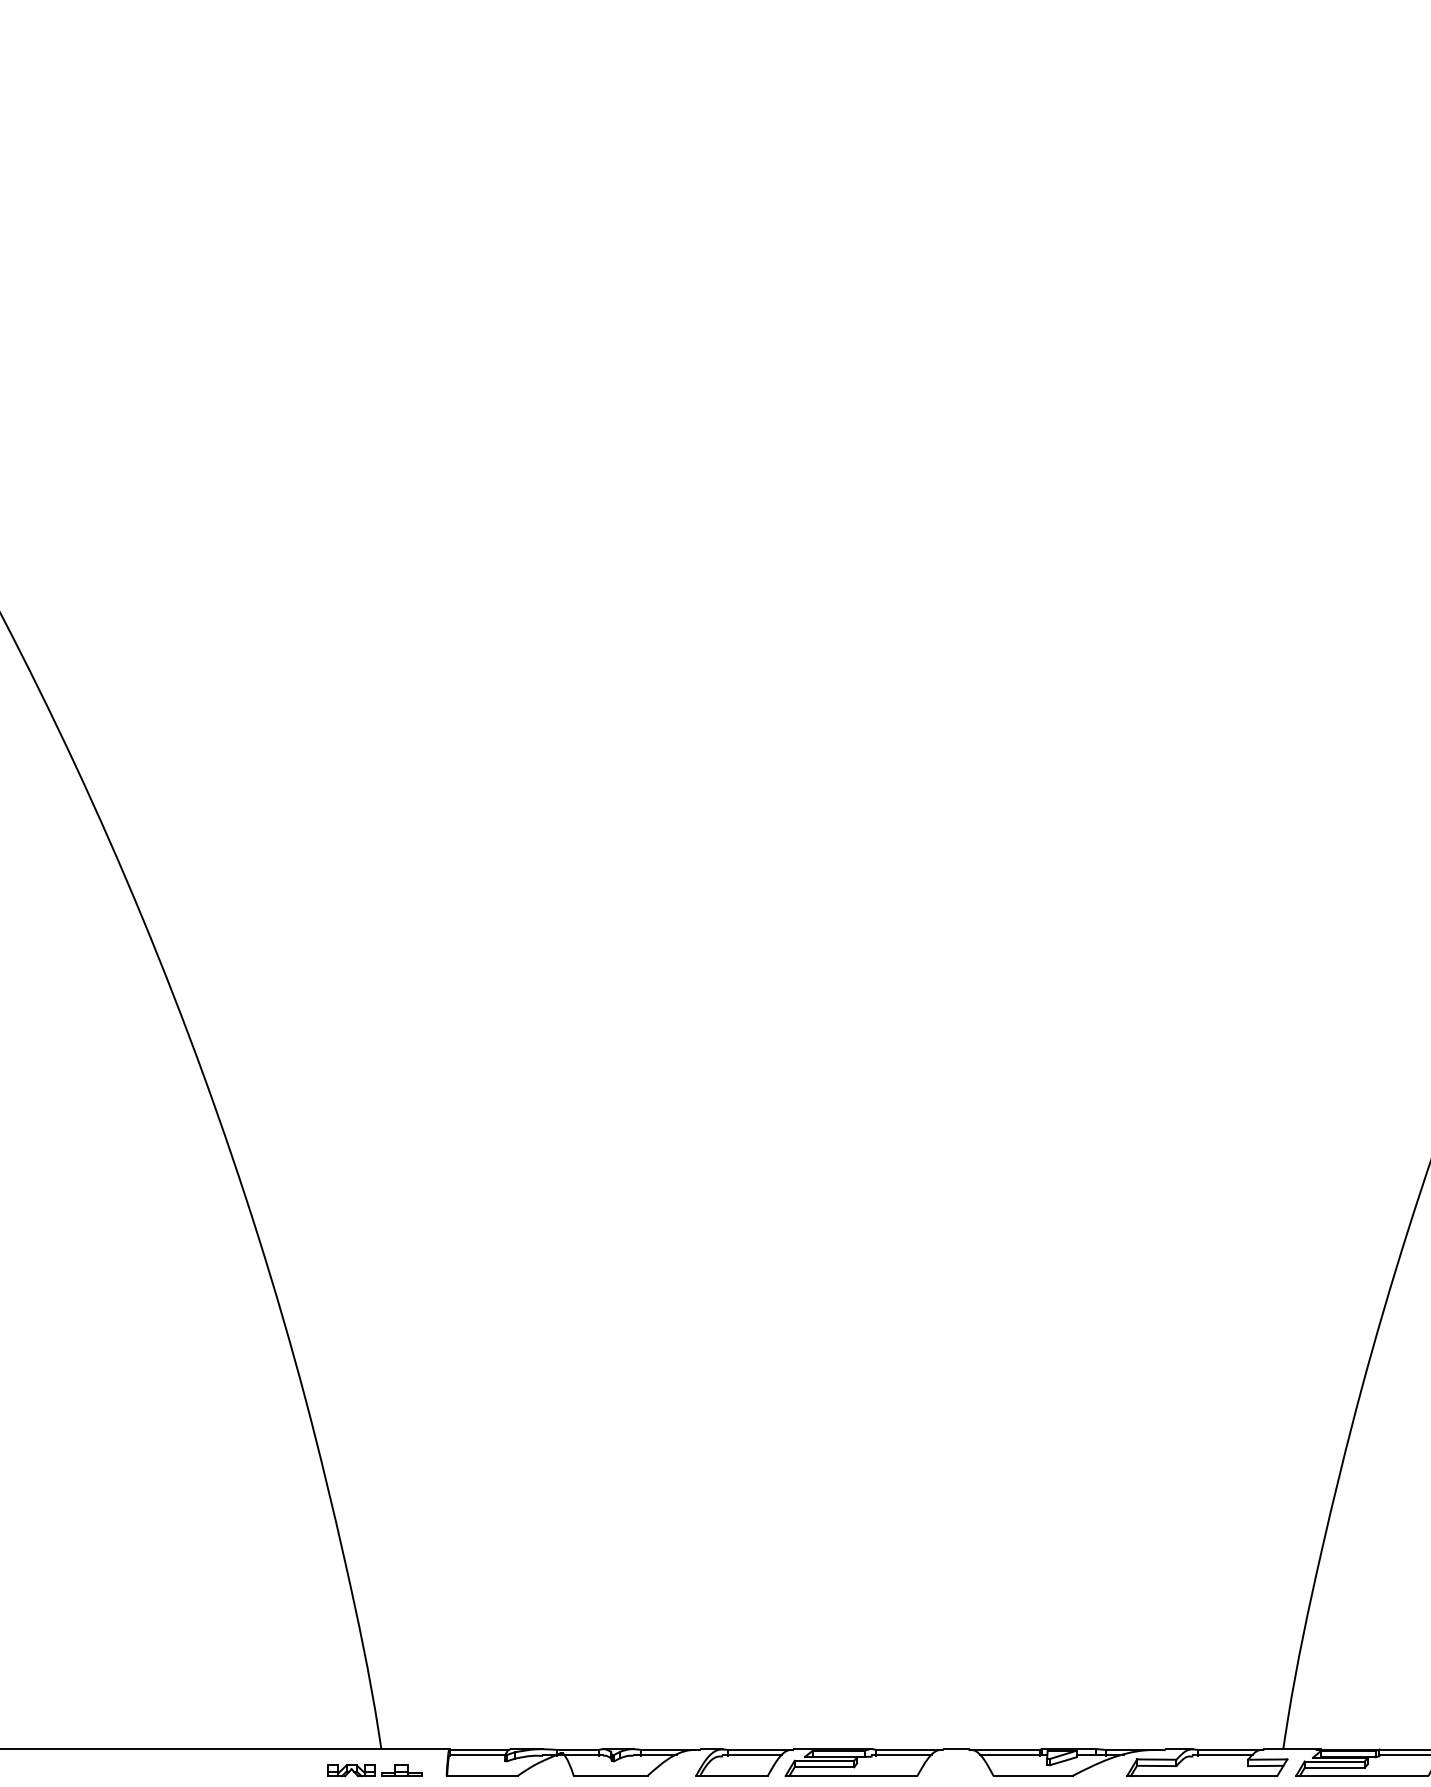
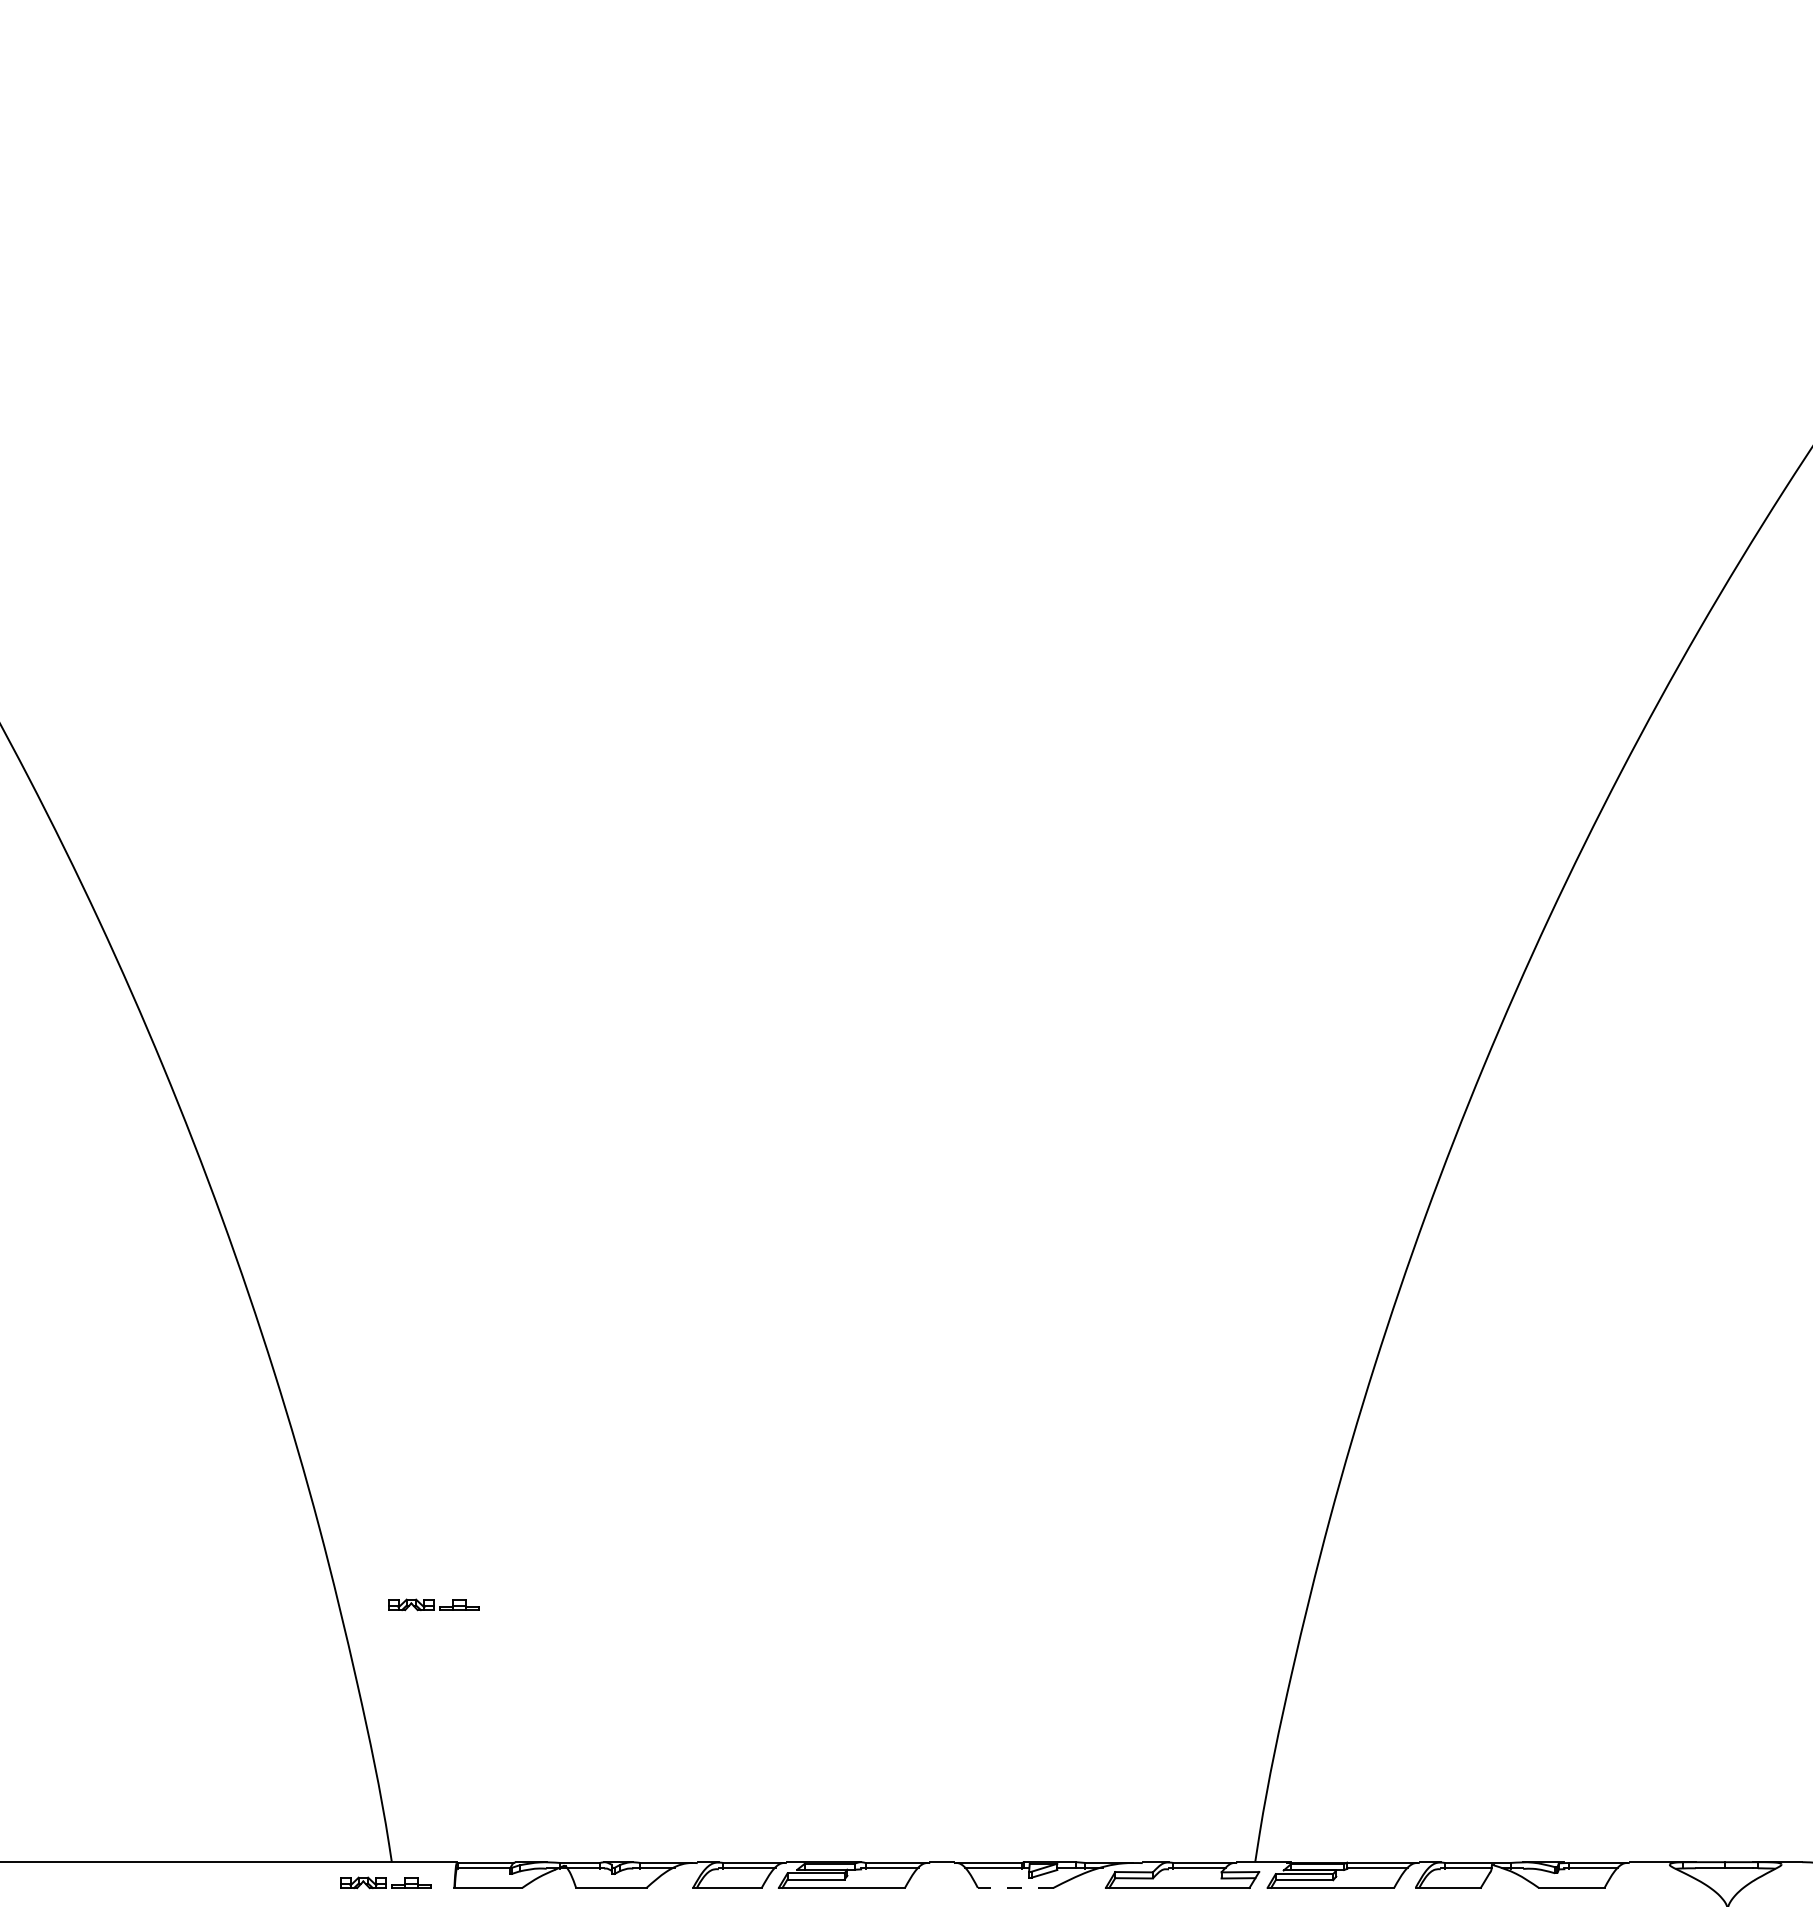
part: (424, 1479) -> (433, 1604), added
line: (1032, 1775) -> (1015, 1887), solid -> dashed

